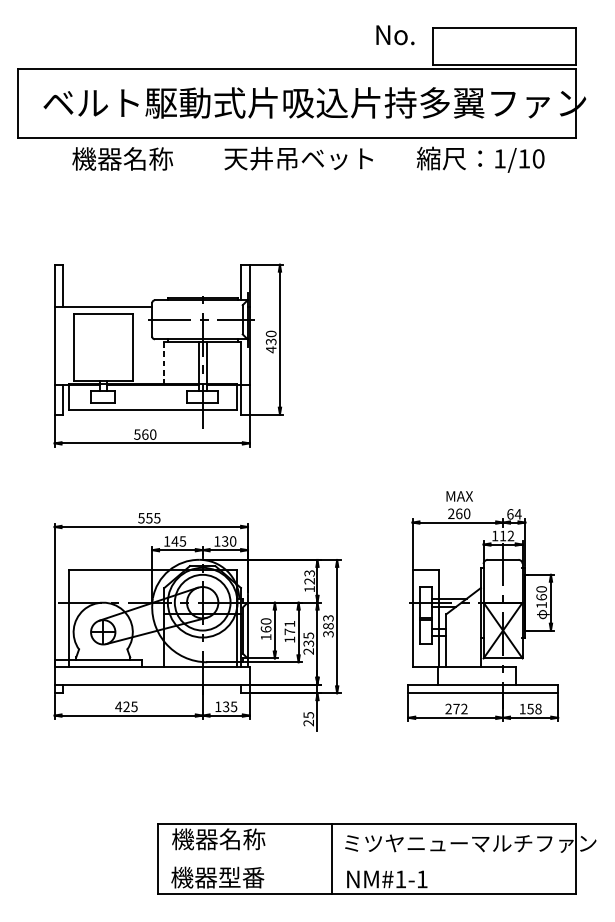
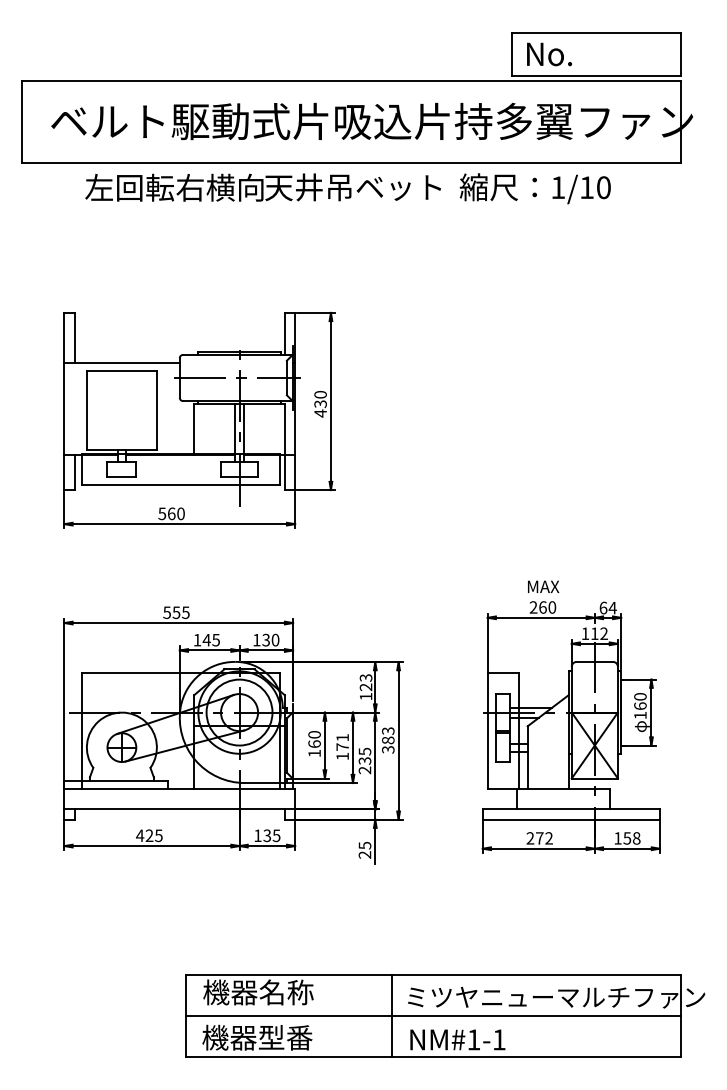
text: (395, 35) -> (549, 54), moved
text: (147, 158) -> (174, 187), 機器名称 -> 左回転右横向
text: (479, 159) -> (534, 188), moved
line: (164, 363) -> (194, 429), dashed -> solid
line: (366, 859) -> (433, 1016), added

